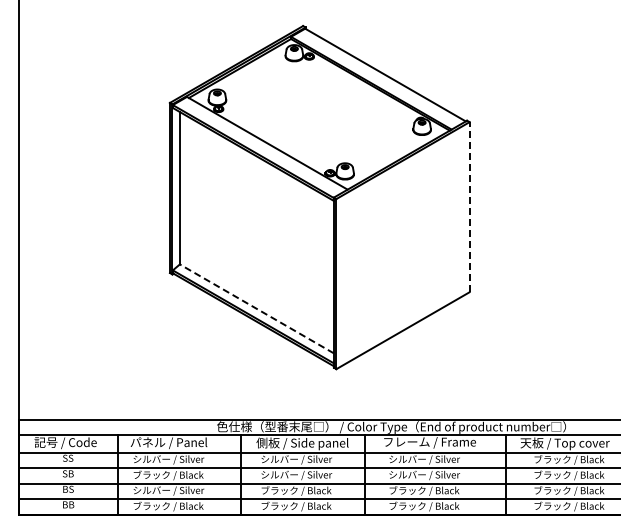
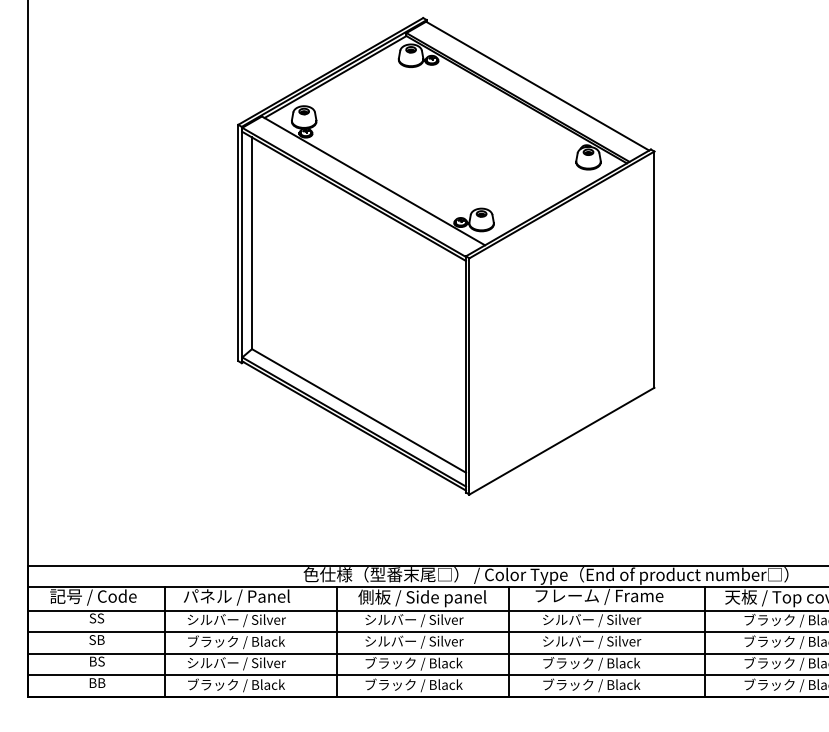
line: (469, 206) -> (654, 268), dashed -> solid
line: (256, 308) -> (358, 410), dashed -> solid

